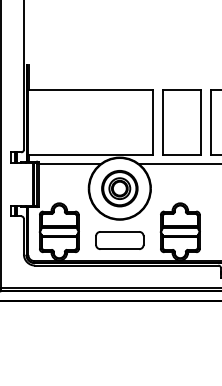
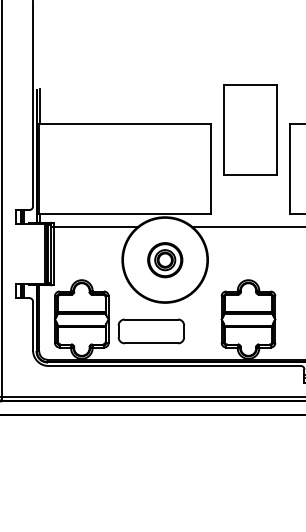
part: (181, 122) -> (250, 130), moved
part: (119, 188) -> (164, 259), size x0.7
part: (119, 240) -> (150, 331), moved

